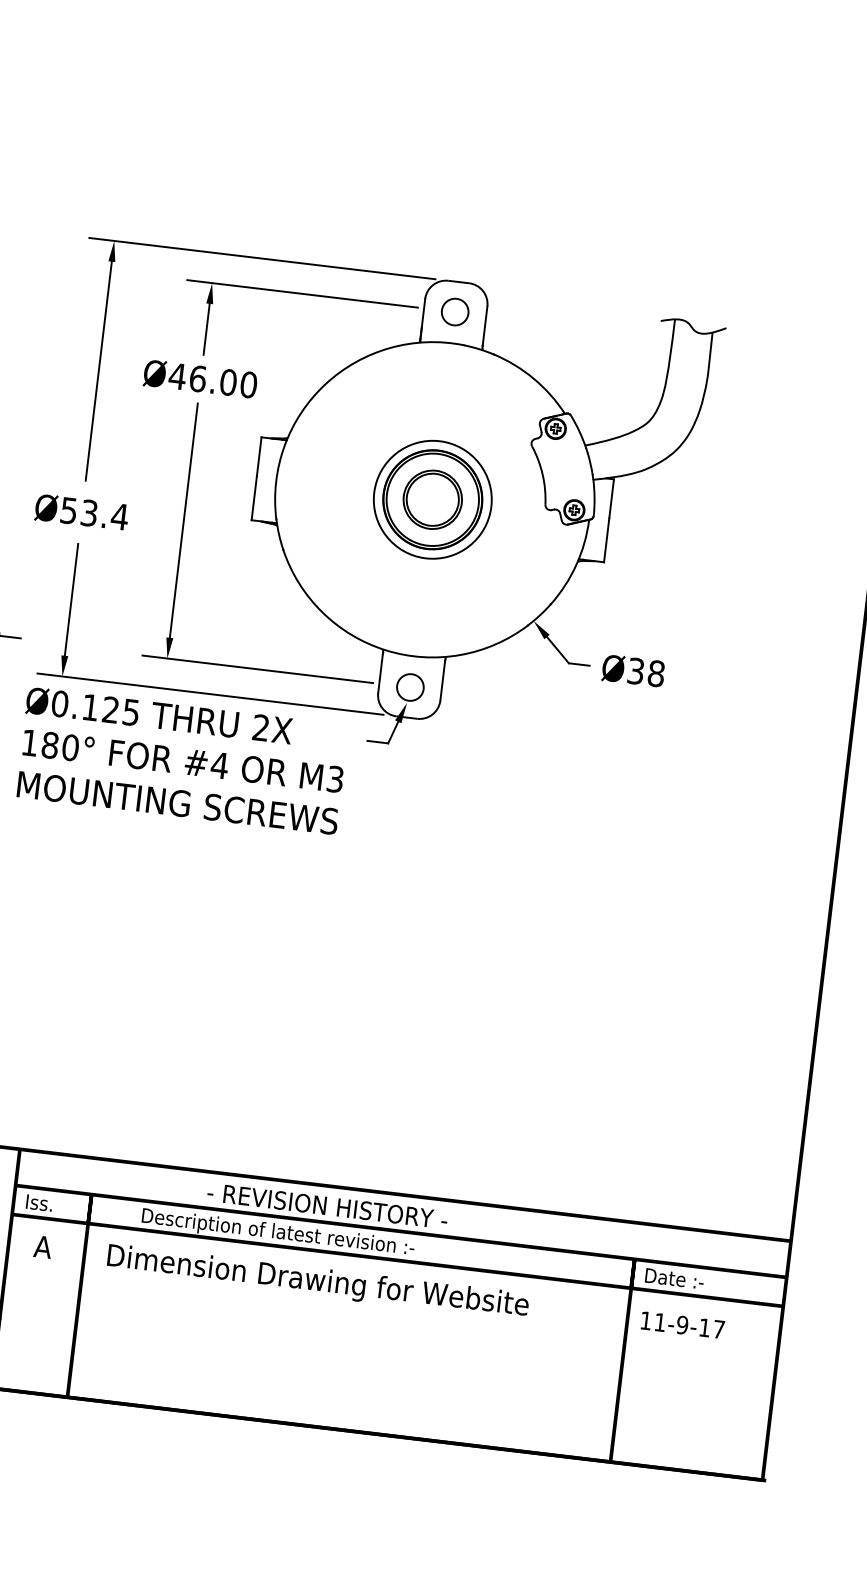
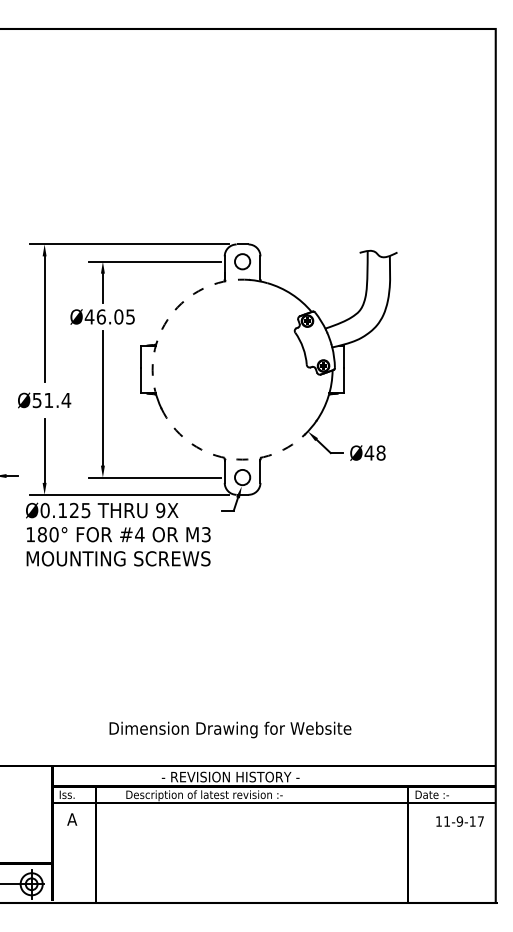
text: (248, 384) -> (130, 316), Ø46.00 -> Ø46.05
arc: (326, 384) -> (174, 311), solid -> dashed
part: (432, 499) -> (242, 369), removed
text: (88, 513) -> (48, 400), Ø53.4 -> Ø51.4
arc: (386, 651) -> (226, 458), solid -> dashed
text: (636, 670) -> (369, 452), Ø38 -> Ø48
text: (260, 727) -> (160, 510), 2X -> 9X
text: (318, 1281) -> (230, 729), moved
text: (681, 1324) -> (459, 821), moved

